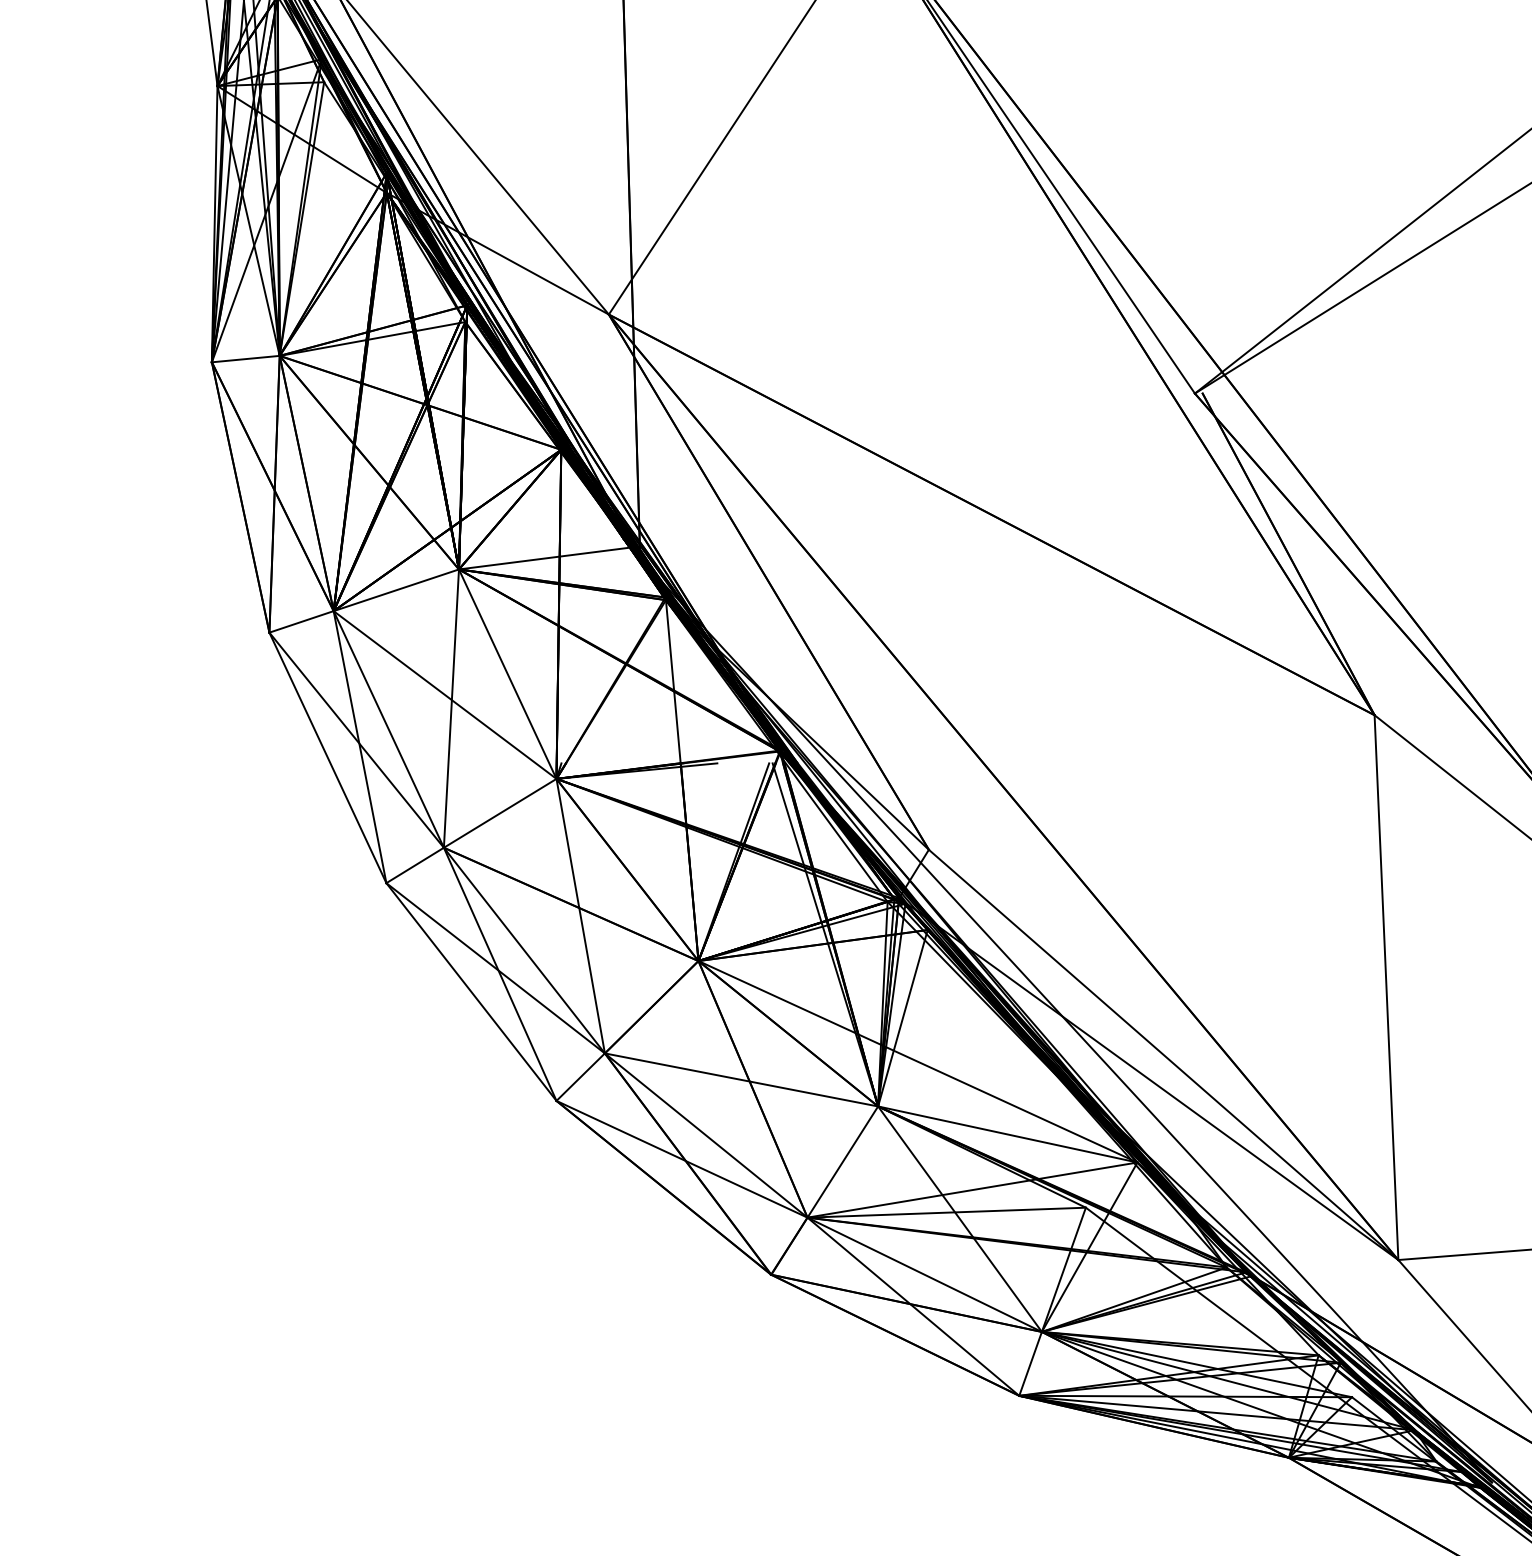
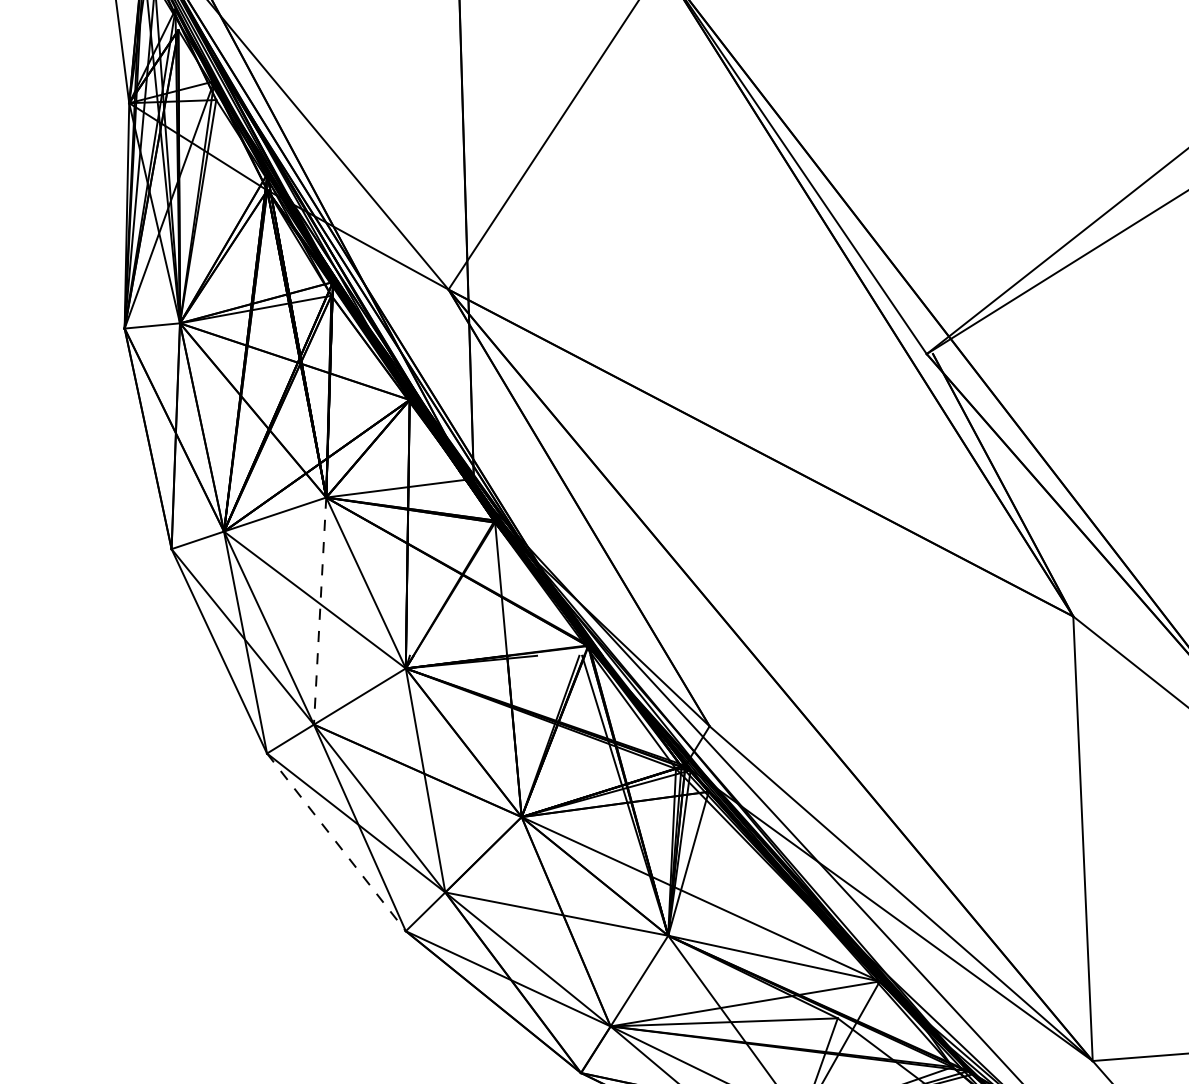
line: (451, 709) -> (320, 611), solid -> dashed
line: (471, 992) -> (336, 842), solid -> dashed

